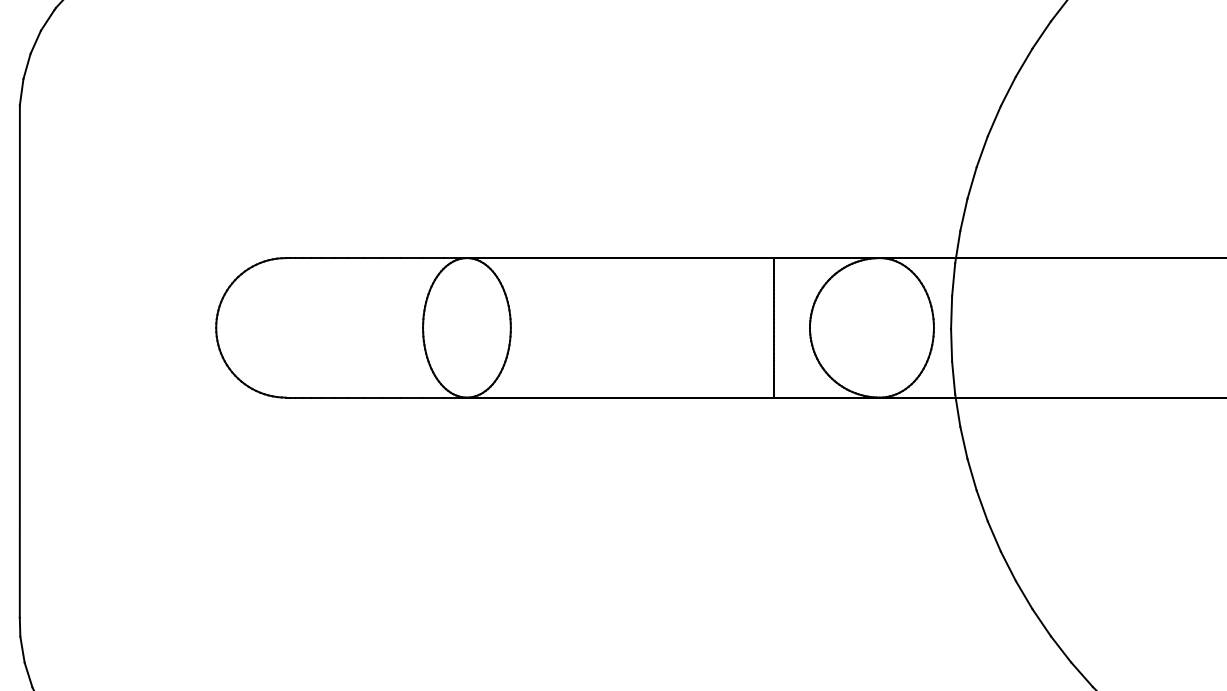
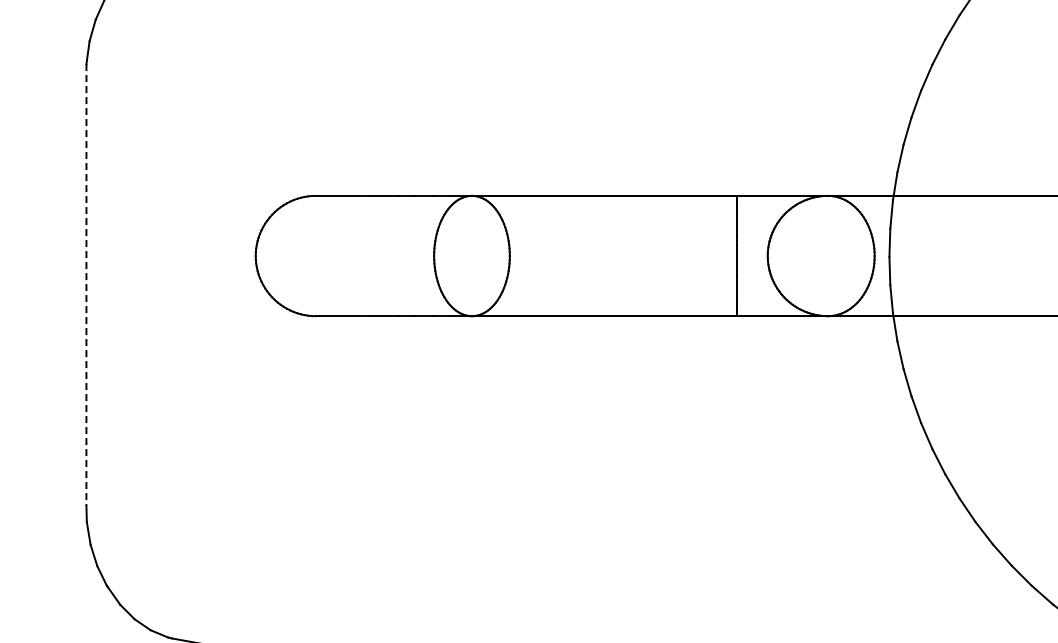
line: (19, 362) -> (86, 285), solid -> dashed

